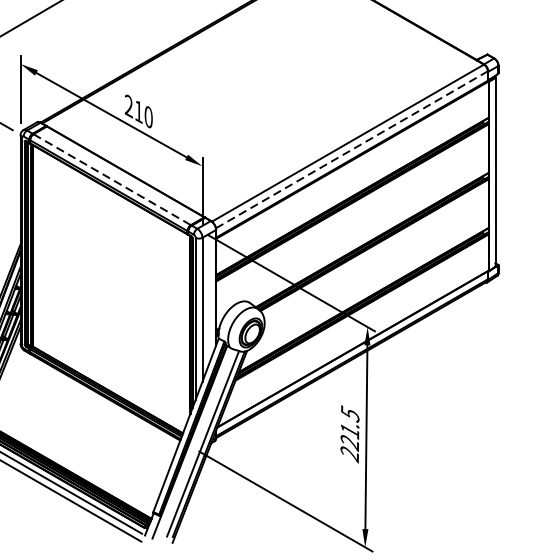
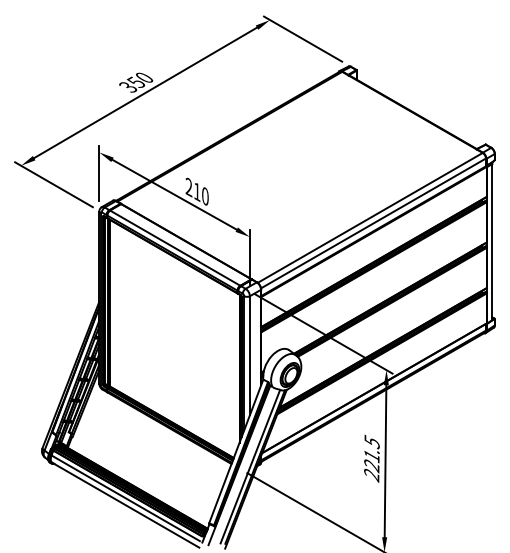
line: (351, 149) -> (373, 223), dashed -> solid
line: (112, 180) -> (175, 248), dashed -> solid

